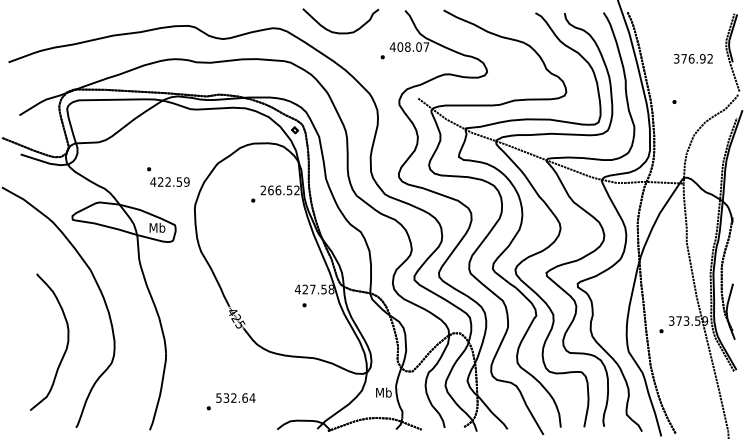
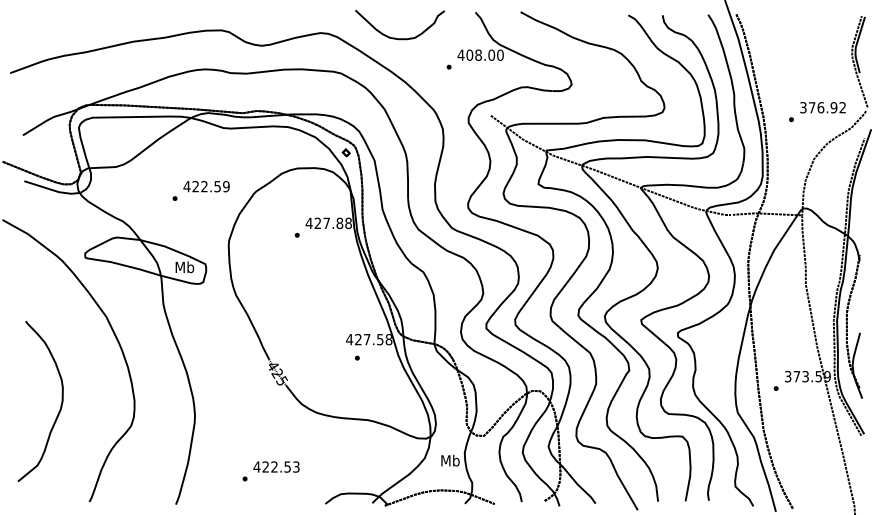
text: (426, 46) -> (500, 54), 408.07 -> 408.00
text: (693, 58) -> (823, 107), moved
text: (169, 181) -> (206, 185), moved
text: (279, 190) -> (328, 223), 266.52 -> 427.88
curve: (66, 344) -> (60, 404), moved
text: (235, 397) -> (276, 466), 532.64 -> 422.53

